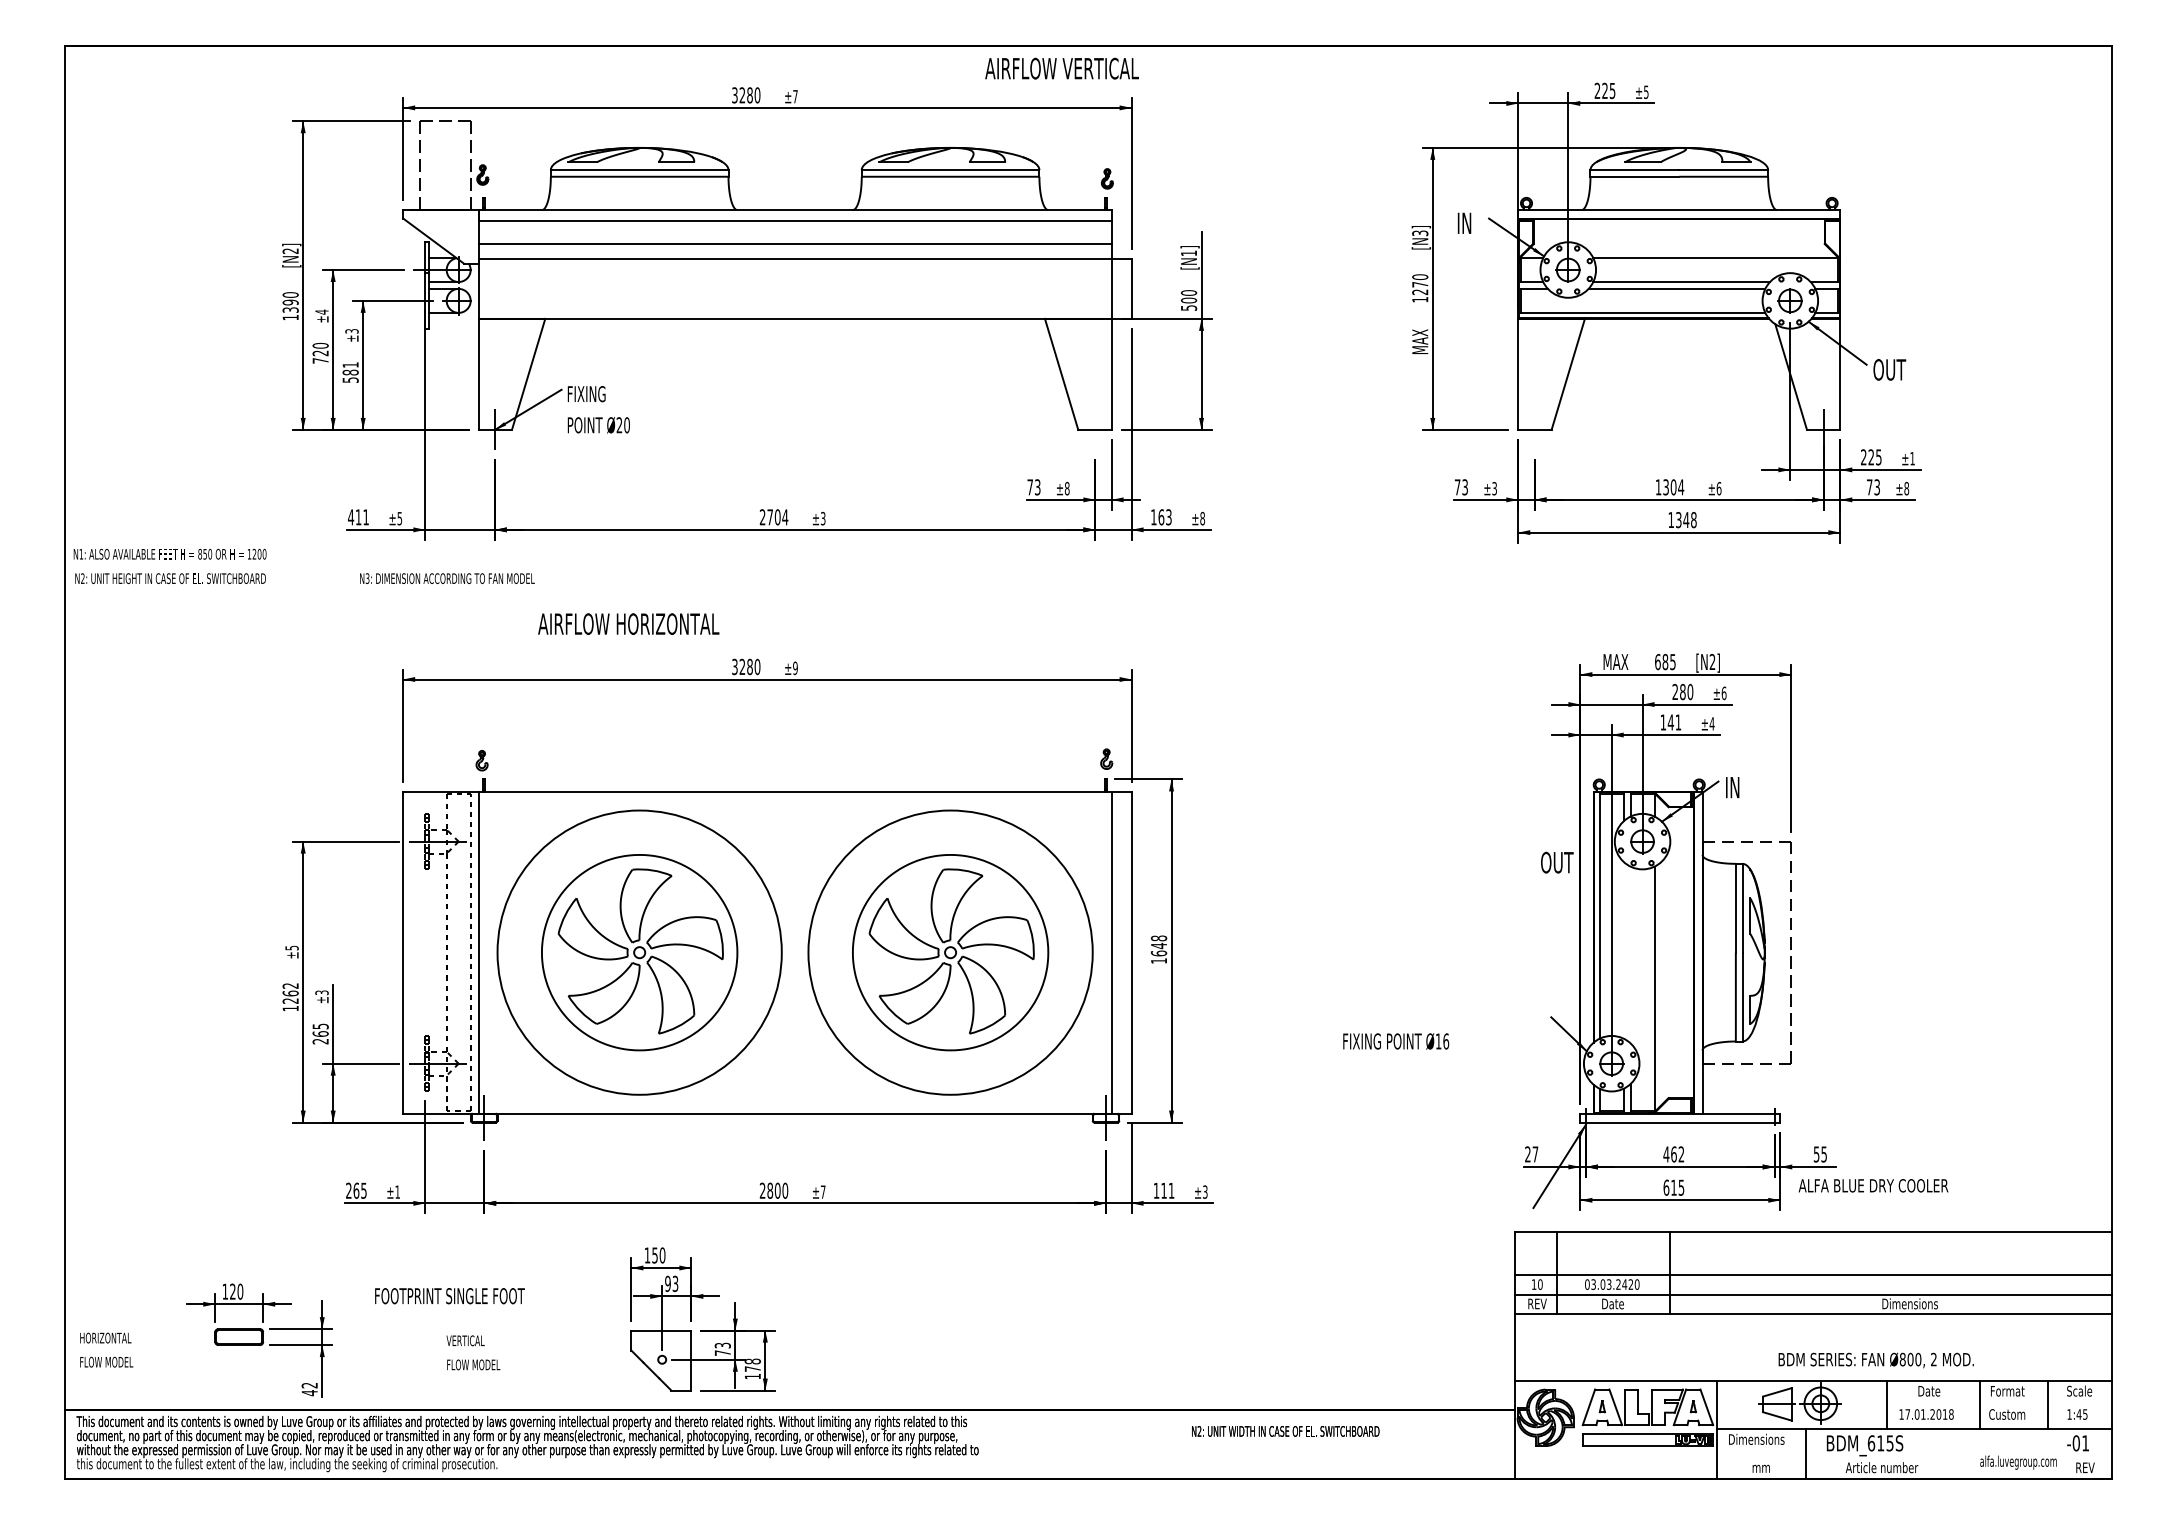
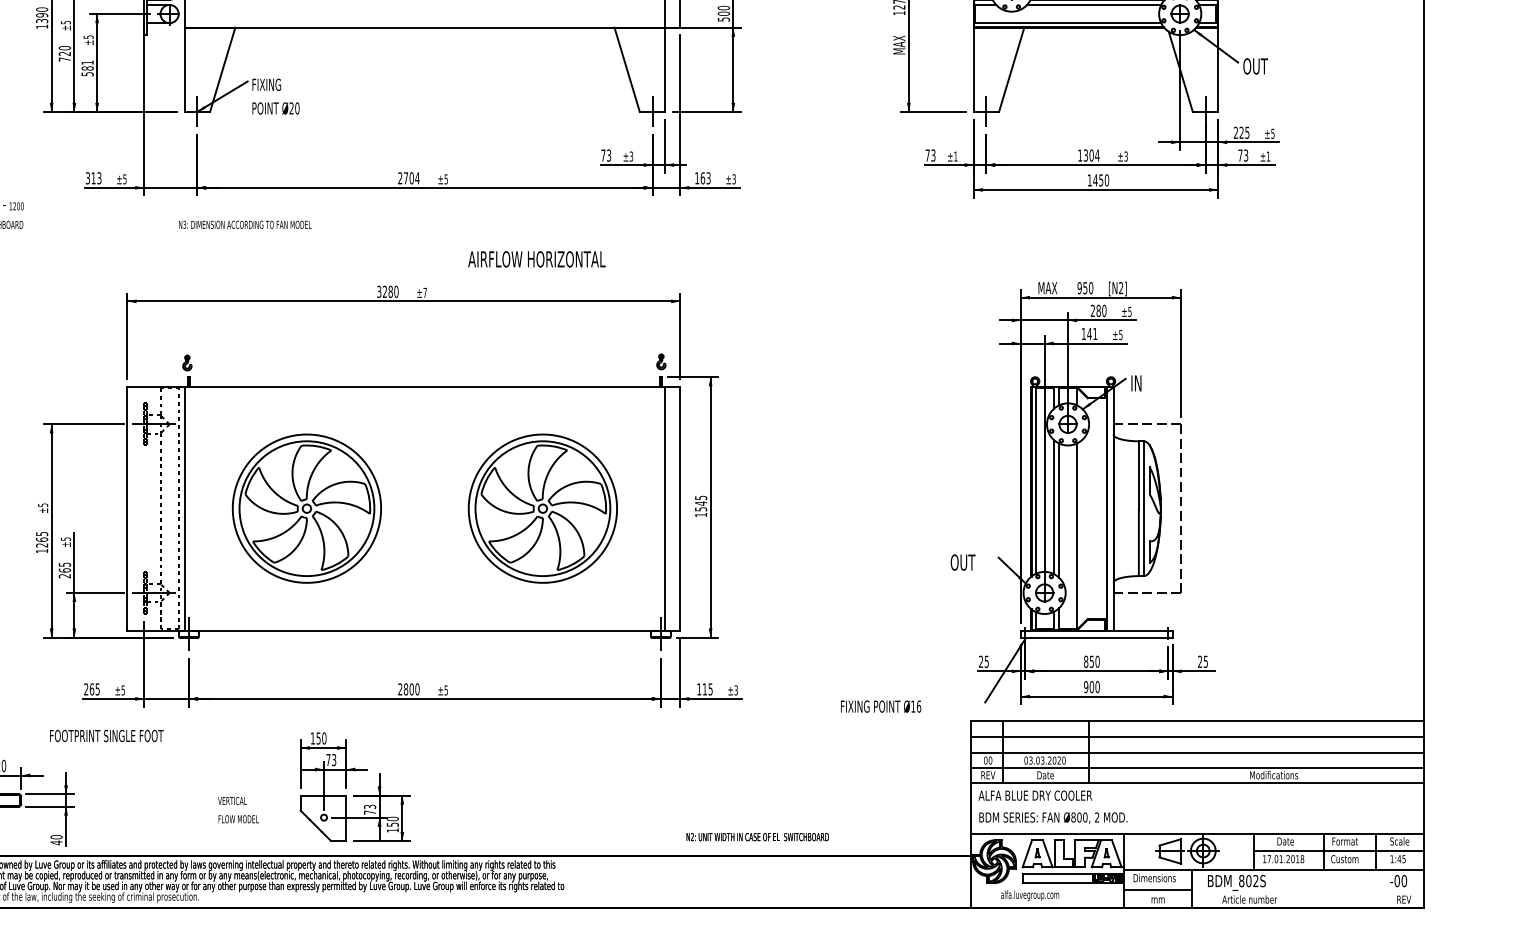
text: (321, 311) -> (65, 22), ±4 -> ±5
text: (351, 331) -> (88, 37), ±3 -> ±5
line: (1095, 429) -> (652, 111), added
line: (1534, 429) -> (986, 111), added
text: (1912, 458) -> (1272, 133), ±1 -> ±5
text: (1066, 488) -> (630, 156), ±8 -> ±3
text: (1494, 488) -> (955, 156), ±3 -> ±1
text: (1718, 488) -> (1125, 156), ±6 -> ±3
text: (1906, 488) -> (1268, 156), ±8 -> ±1
text: (358, 517) -> (93, 178), 411 -> 313
text: (823, 518) -> (446, 179), ±3 -> ±5
text: (1202, 518) -> (734, 179), ±8 -> ±3
text: (1685, 519) -> (1100, 179), 1348 -> 1450
text: (447, 578) -> (245, 224), moved
text: (628, 623) -> (536, 258), moved
text: (1665, 661) -> (1085, 287), 685 -> 950
text: (795, 668) -> (425, 293), ±9 -> ±7
text: (1723, 693) -> (1129, 312), ±6 -> ±5
text: (1711, 723) -> (1120, 334), ±4 -> ±5
text: (1557, 862) -> (963, 562), moved
text: (1158, 945) -> (700, 503), 1648 -> 1545
line: (1623, 949) -> (1053, 506), added
circle: (639, 952) -> (306, 508), size x0.62
circle: (950, 952) -> (542, 508), size x0.62
line: (1630, 954) -> (1058, 510), added
text: (290, 985) -> (41, 533), 1262 -> 1265
text: (321, 992) -> (65, 538), ±3 -> ±5
text: (1396, 1041) -> (881, 706), moved
text: (1535, 1154) -> (986, 661), 27 -> 25
text: (1673, 1154) -> (1091, 661), 462 -> 850
text: (1816, 1154) -> (1200, 661), 55 -> 25
text: (1873, 1185) -> (1035, 795), moved
text: (1673, 1187) -> (1091, 686), 615 -> 900
text: (1171, 1190) -> (710, 689), 111 -> 115
text: (397, 1191) -> (123, 689), ±1 -> ±5
text: (822, 1191) -> (445, 689), ±7 -> ±5
line: (1813, 1253) -> (1197, 736), added
text: (667, 1283) -> (328, 759), 93 -> 73
text: (1533, 1284) -> (985, 760), 10 -> 00
text: (1624, 1284) -> (1054, 760), 03.03.2420 -> 03.03.2020
text: (449, 1296) -> (106, 736), moved
text: (1914, 1303) -> (1274, 774), Dimensions -> Modifications
text: (473, 1352) -> (238, 809), moved
text: (1875, 1360) -> (1052, 818), moved
text: (752, 1364) -> (392, 821), 178 -> 150
text: (309, 1385) -> (56, 837), 42 -> 40
line: (1999, 1403) -> (1338, 850), added
text: (1285, 1431) -> (757, 837), moved
text: (1880, 1443) -> (1248, 881), BDM_615S -> BDM_802S
text: (2085, 1443) -> (1404, 881), -01 -> -00
line: (1761, 1454) -> (1158, 889), added
text: (2018, 1462) -> (1030, 895), moved

